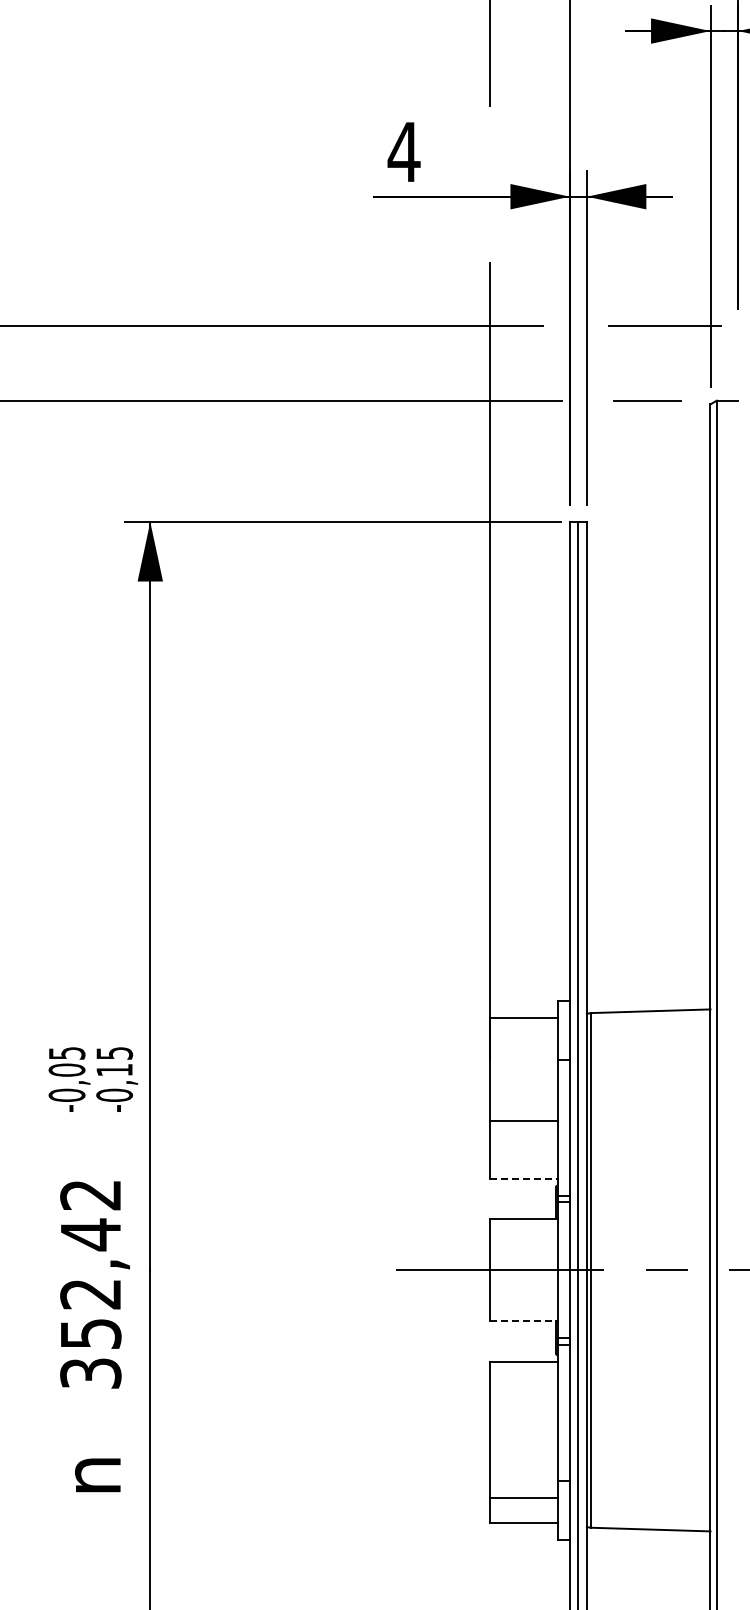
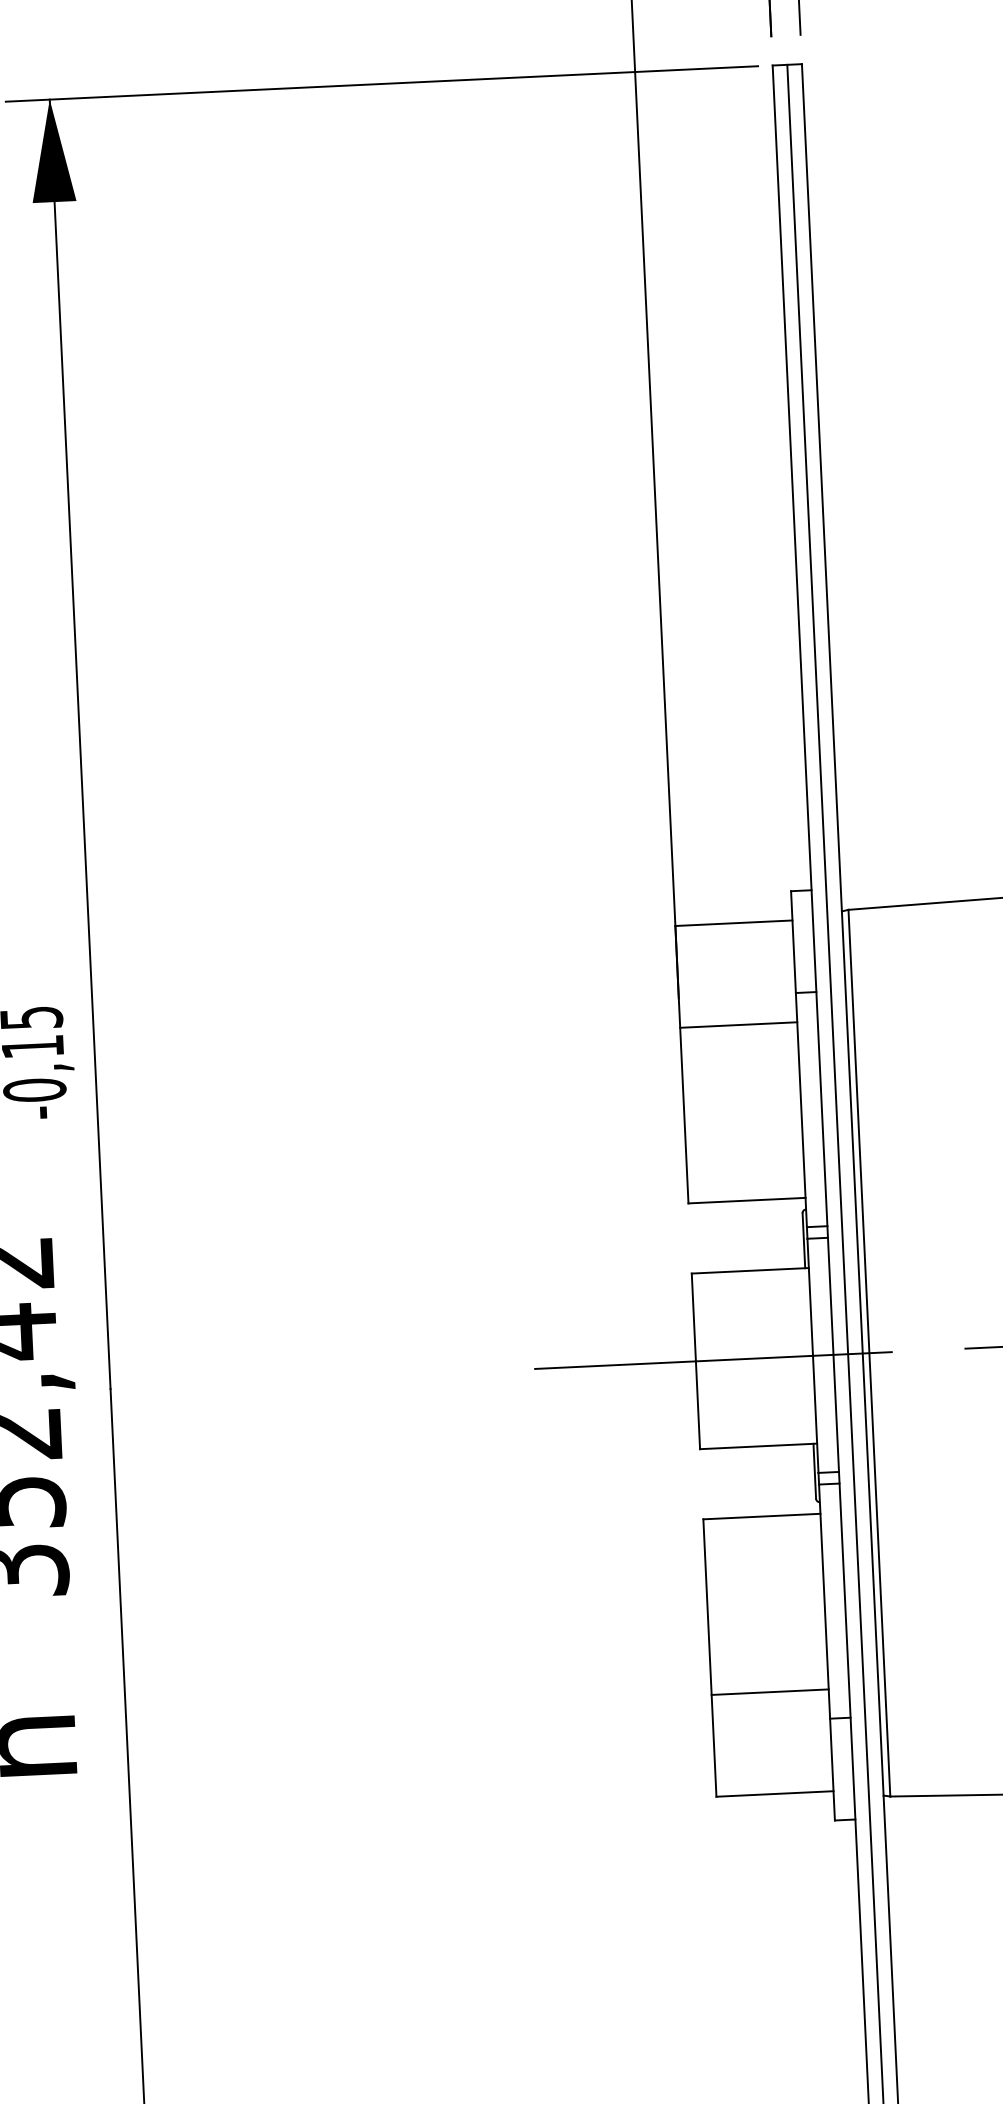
line: (524, 1120) -> (739, 1024), moved
line: (524, 1178) -> (747, 1200), dashed -> solid
line: (524, 1321) -> (759, 1446), dashed -> solid
line: (524, 1498) -> (771, 1692), moved

